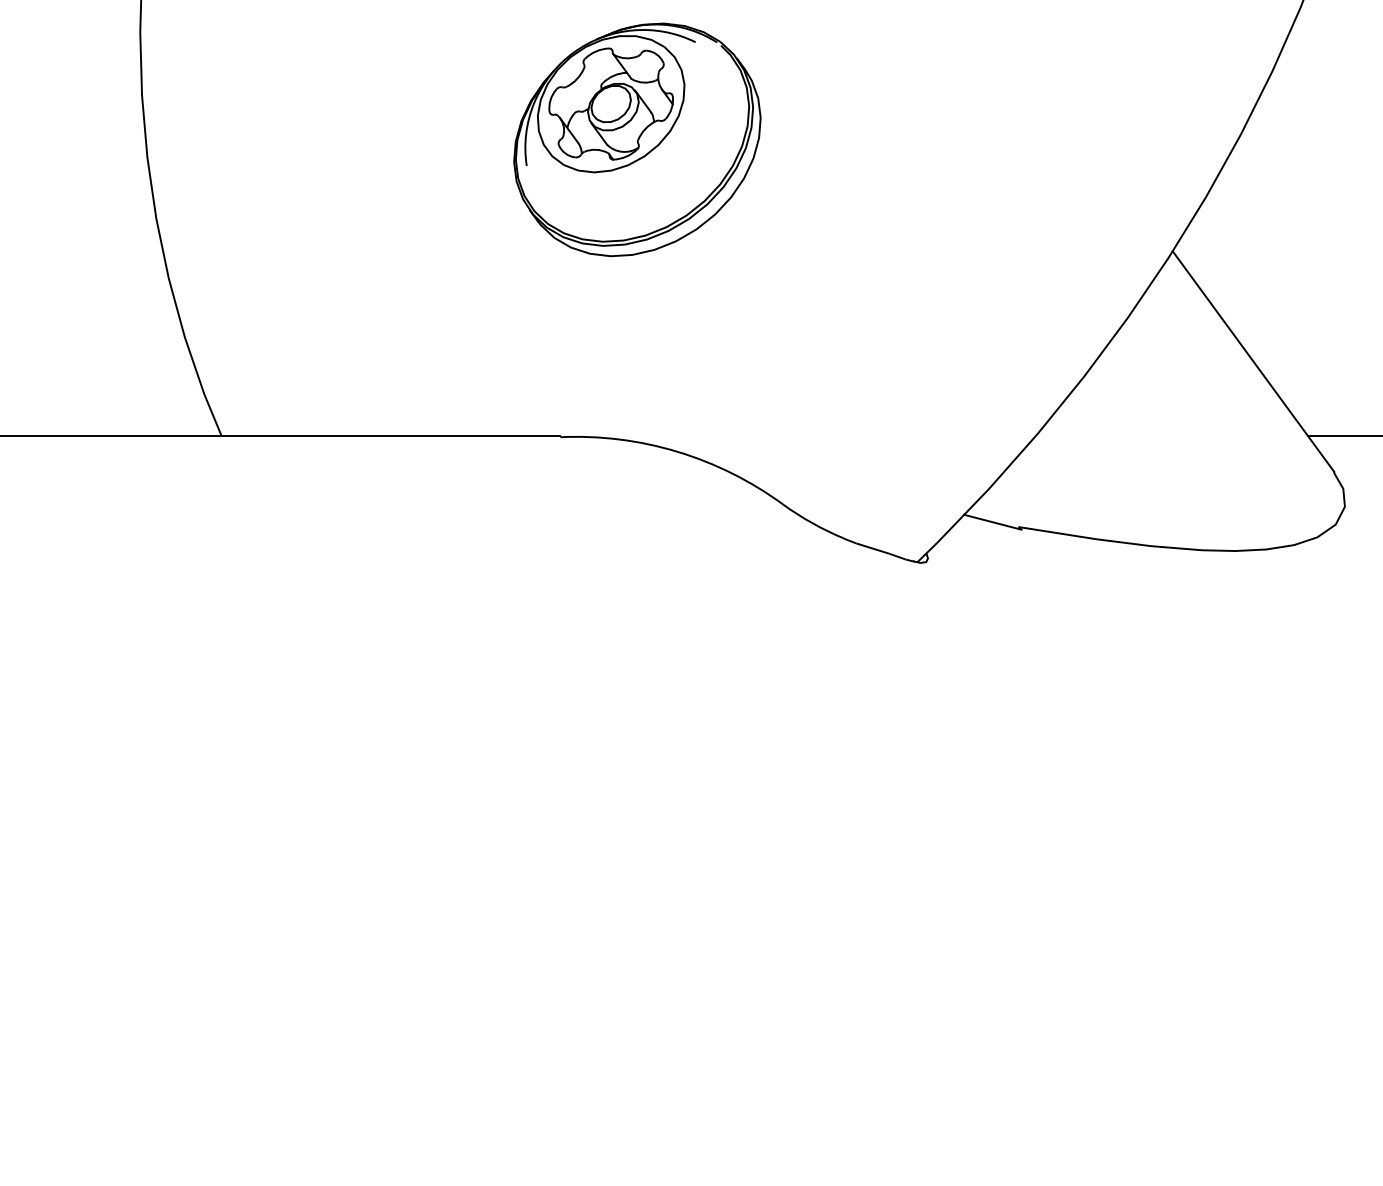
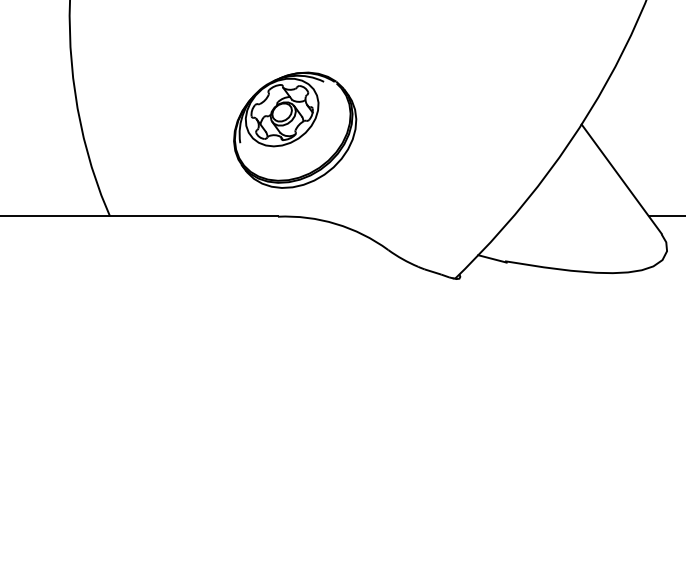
part: (638, 138) -> (295, 129), moved

